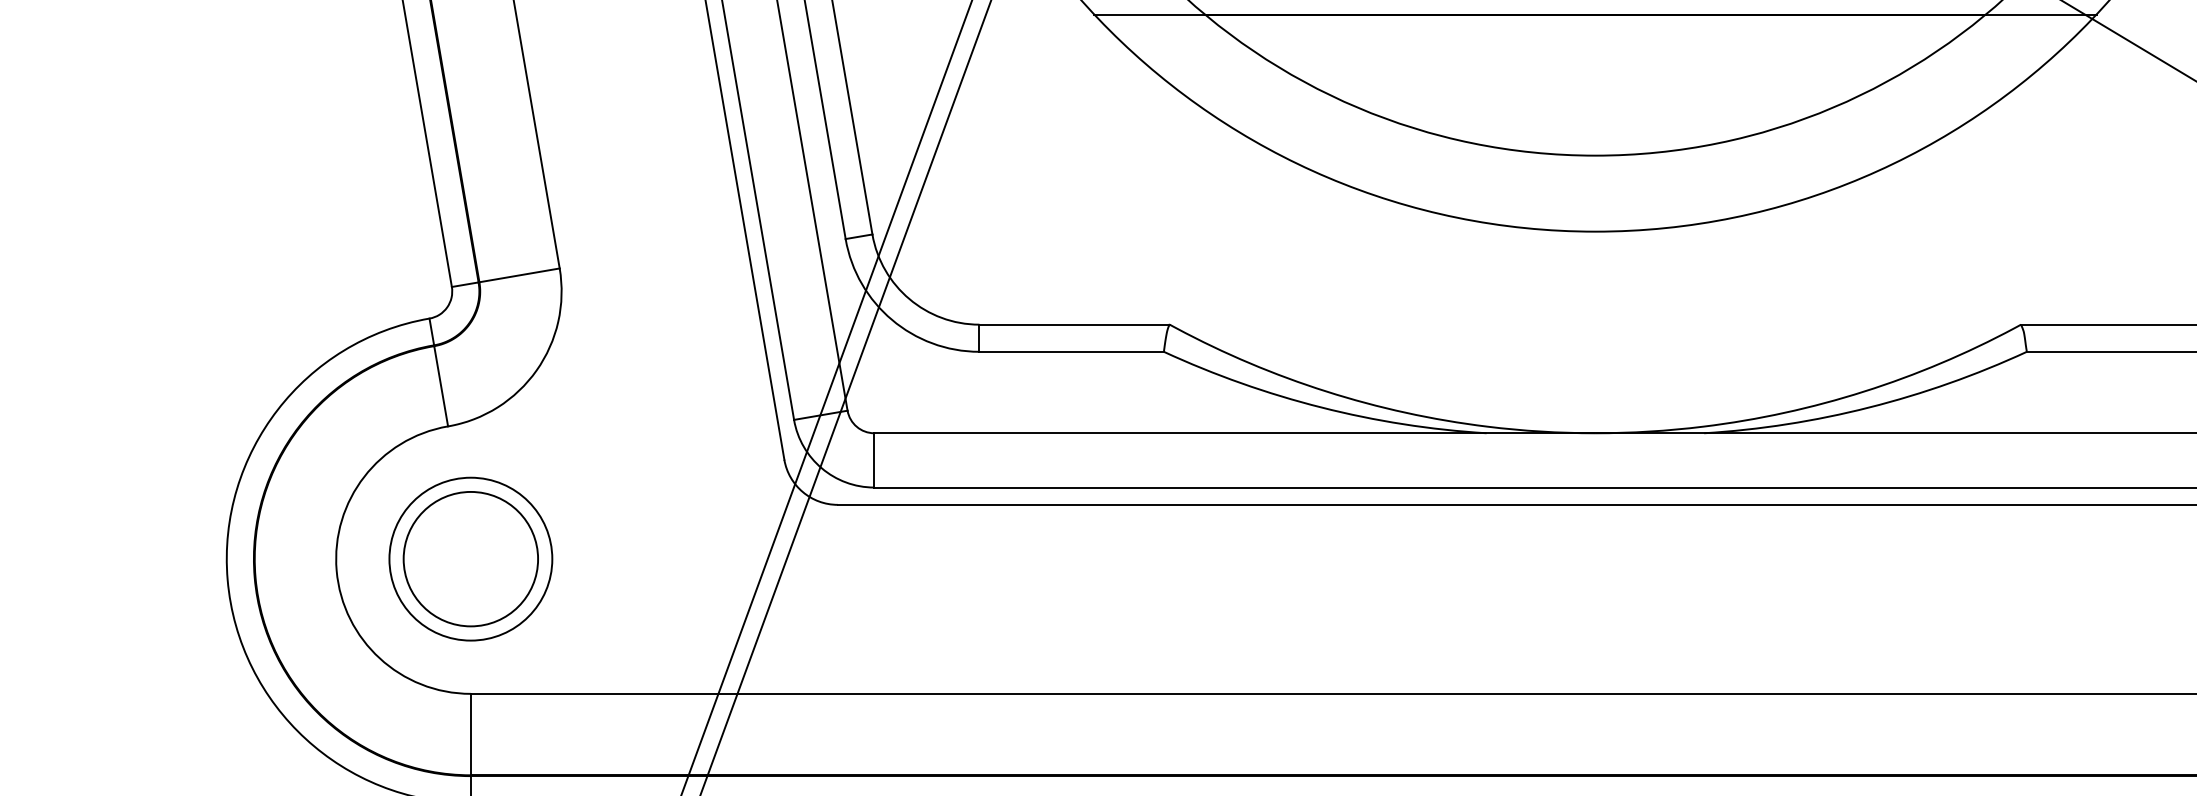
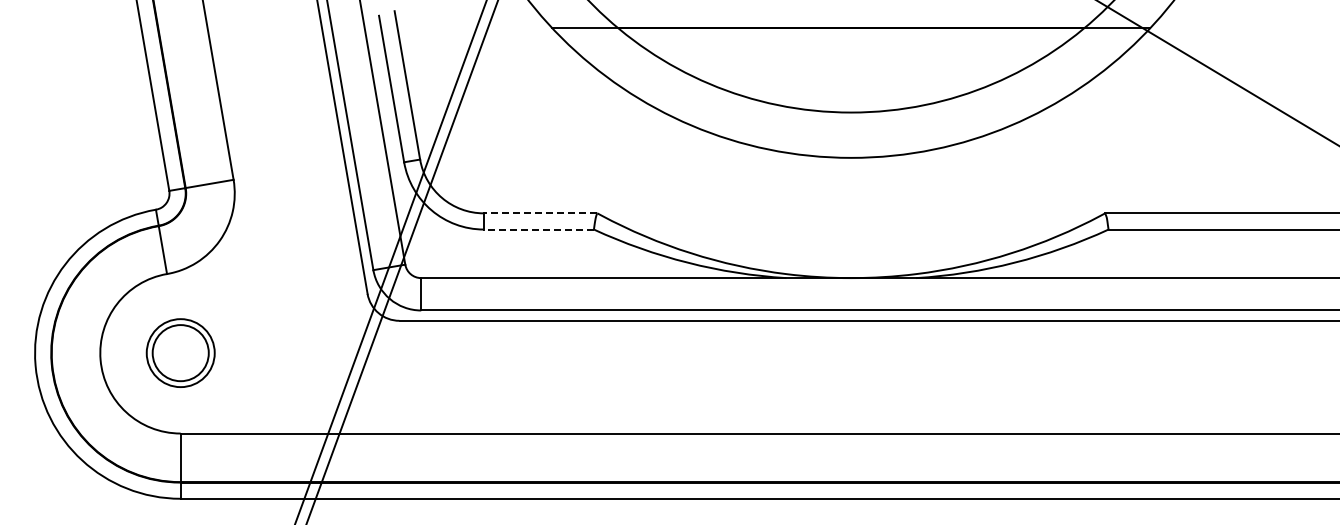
line: (1074, 324) -> (540, 213), solid -> dashed
line: (1070, 351) -> (538, 229), solid -> dashed
part: (470, 557) -> (180, 352), size x0.7

